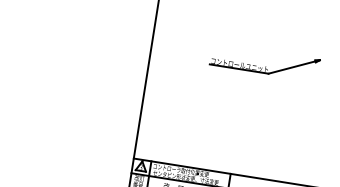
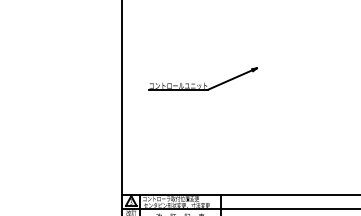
part: (264, 61) -> (202, 78), moved

